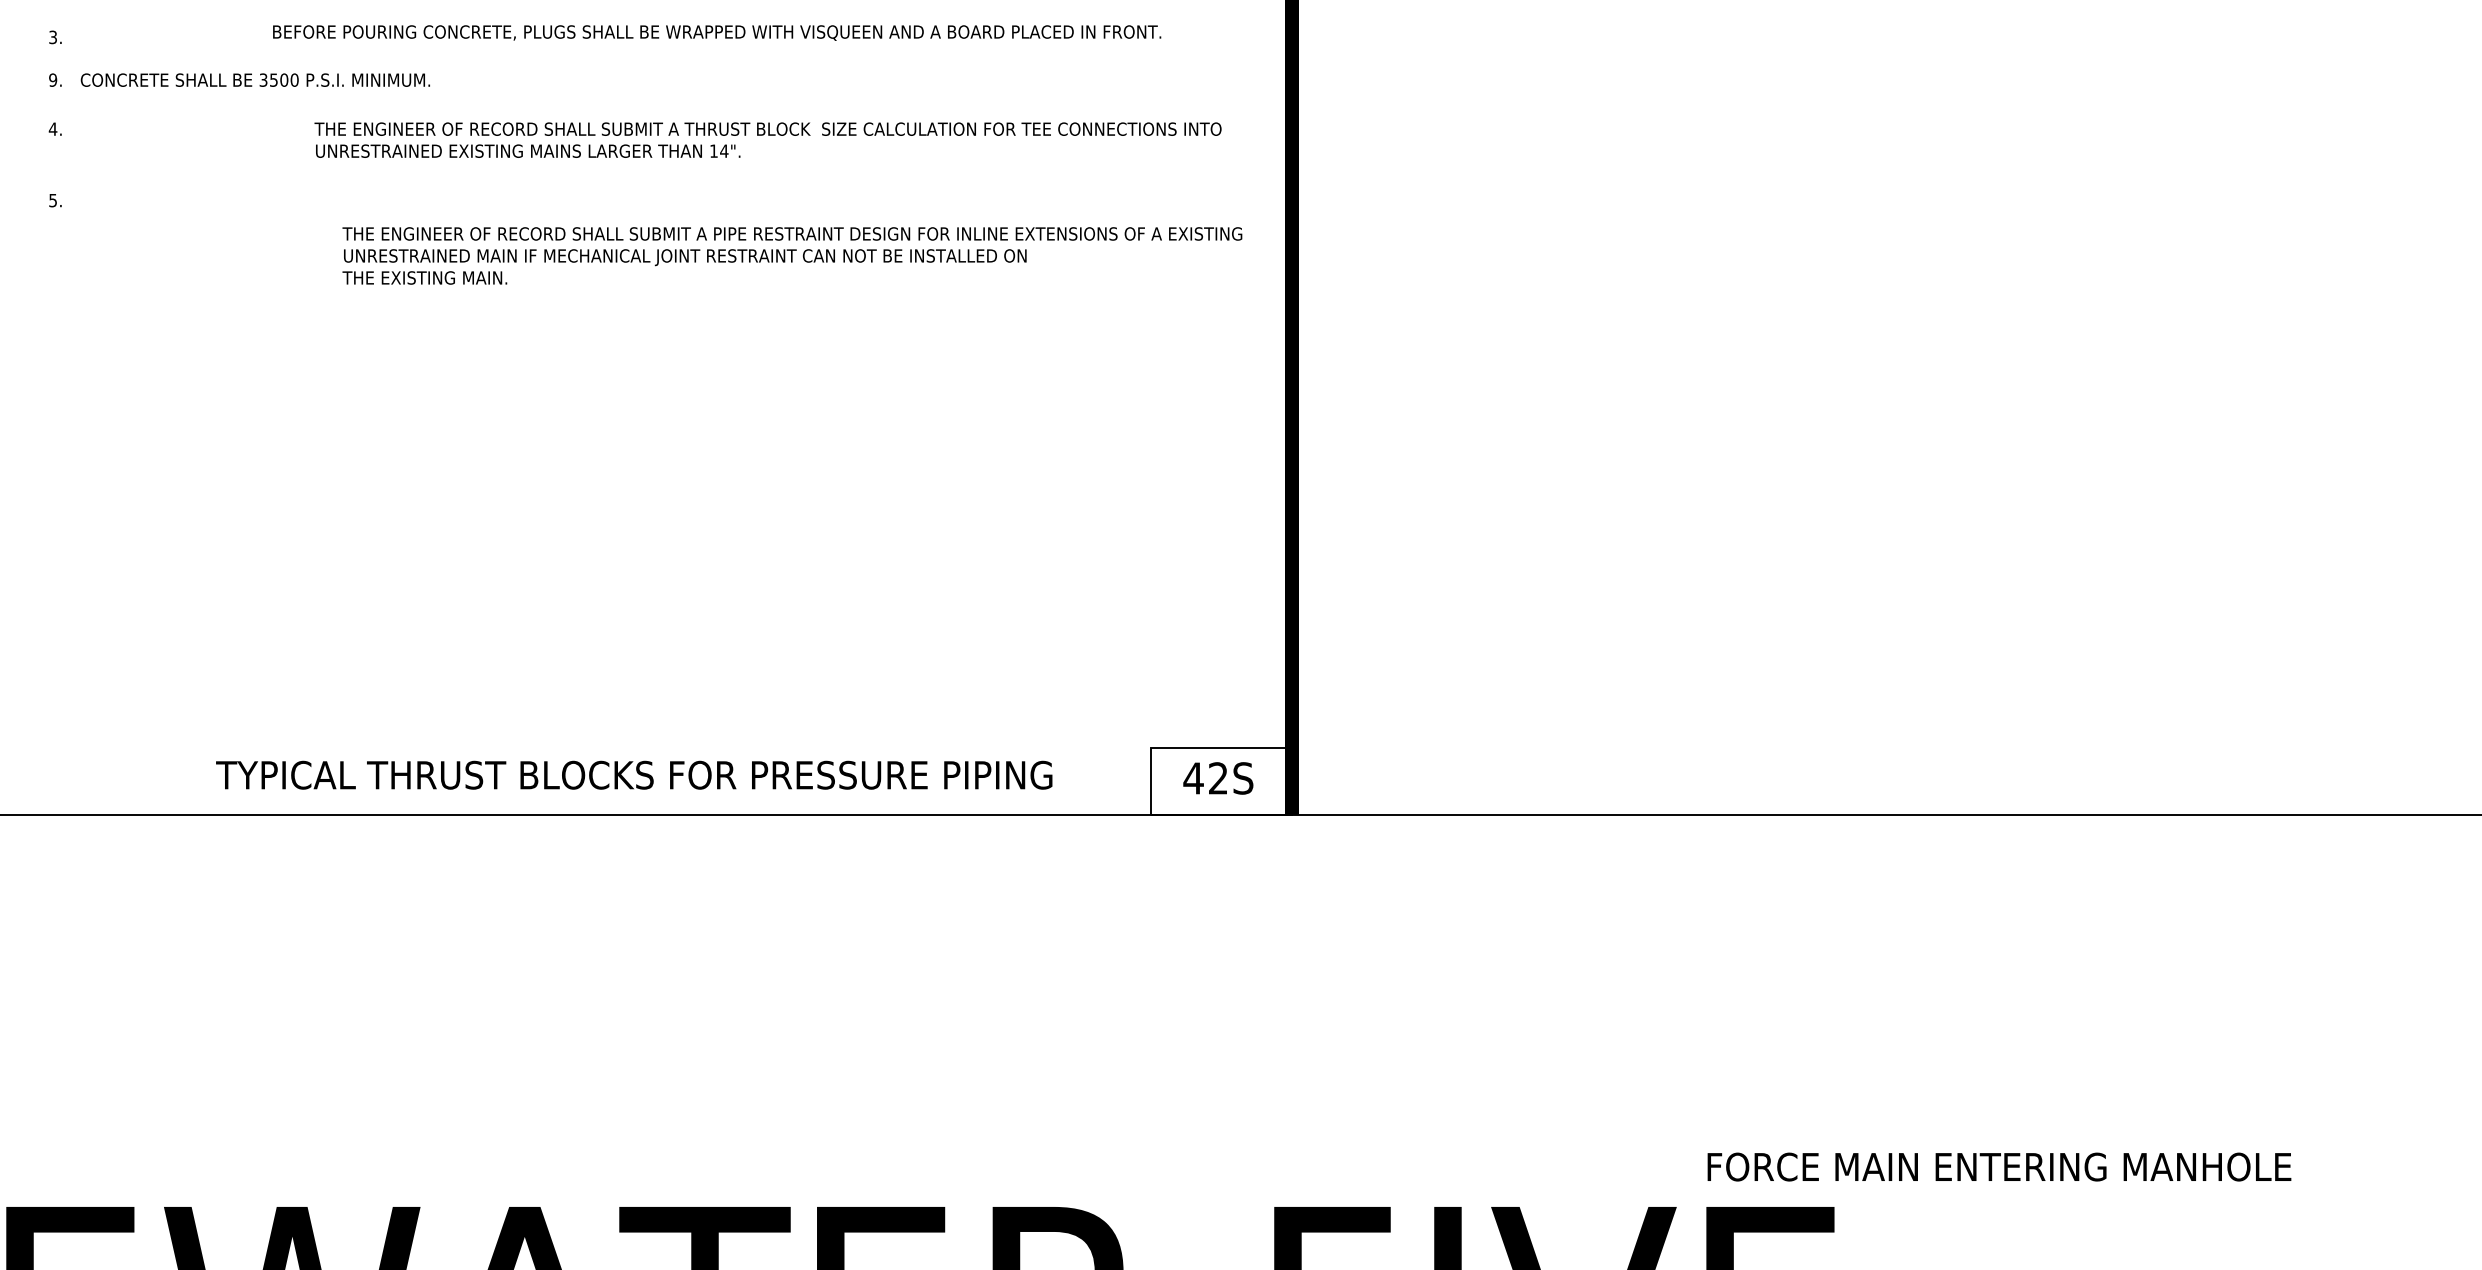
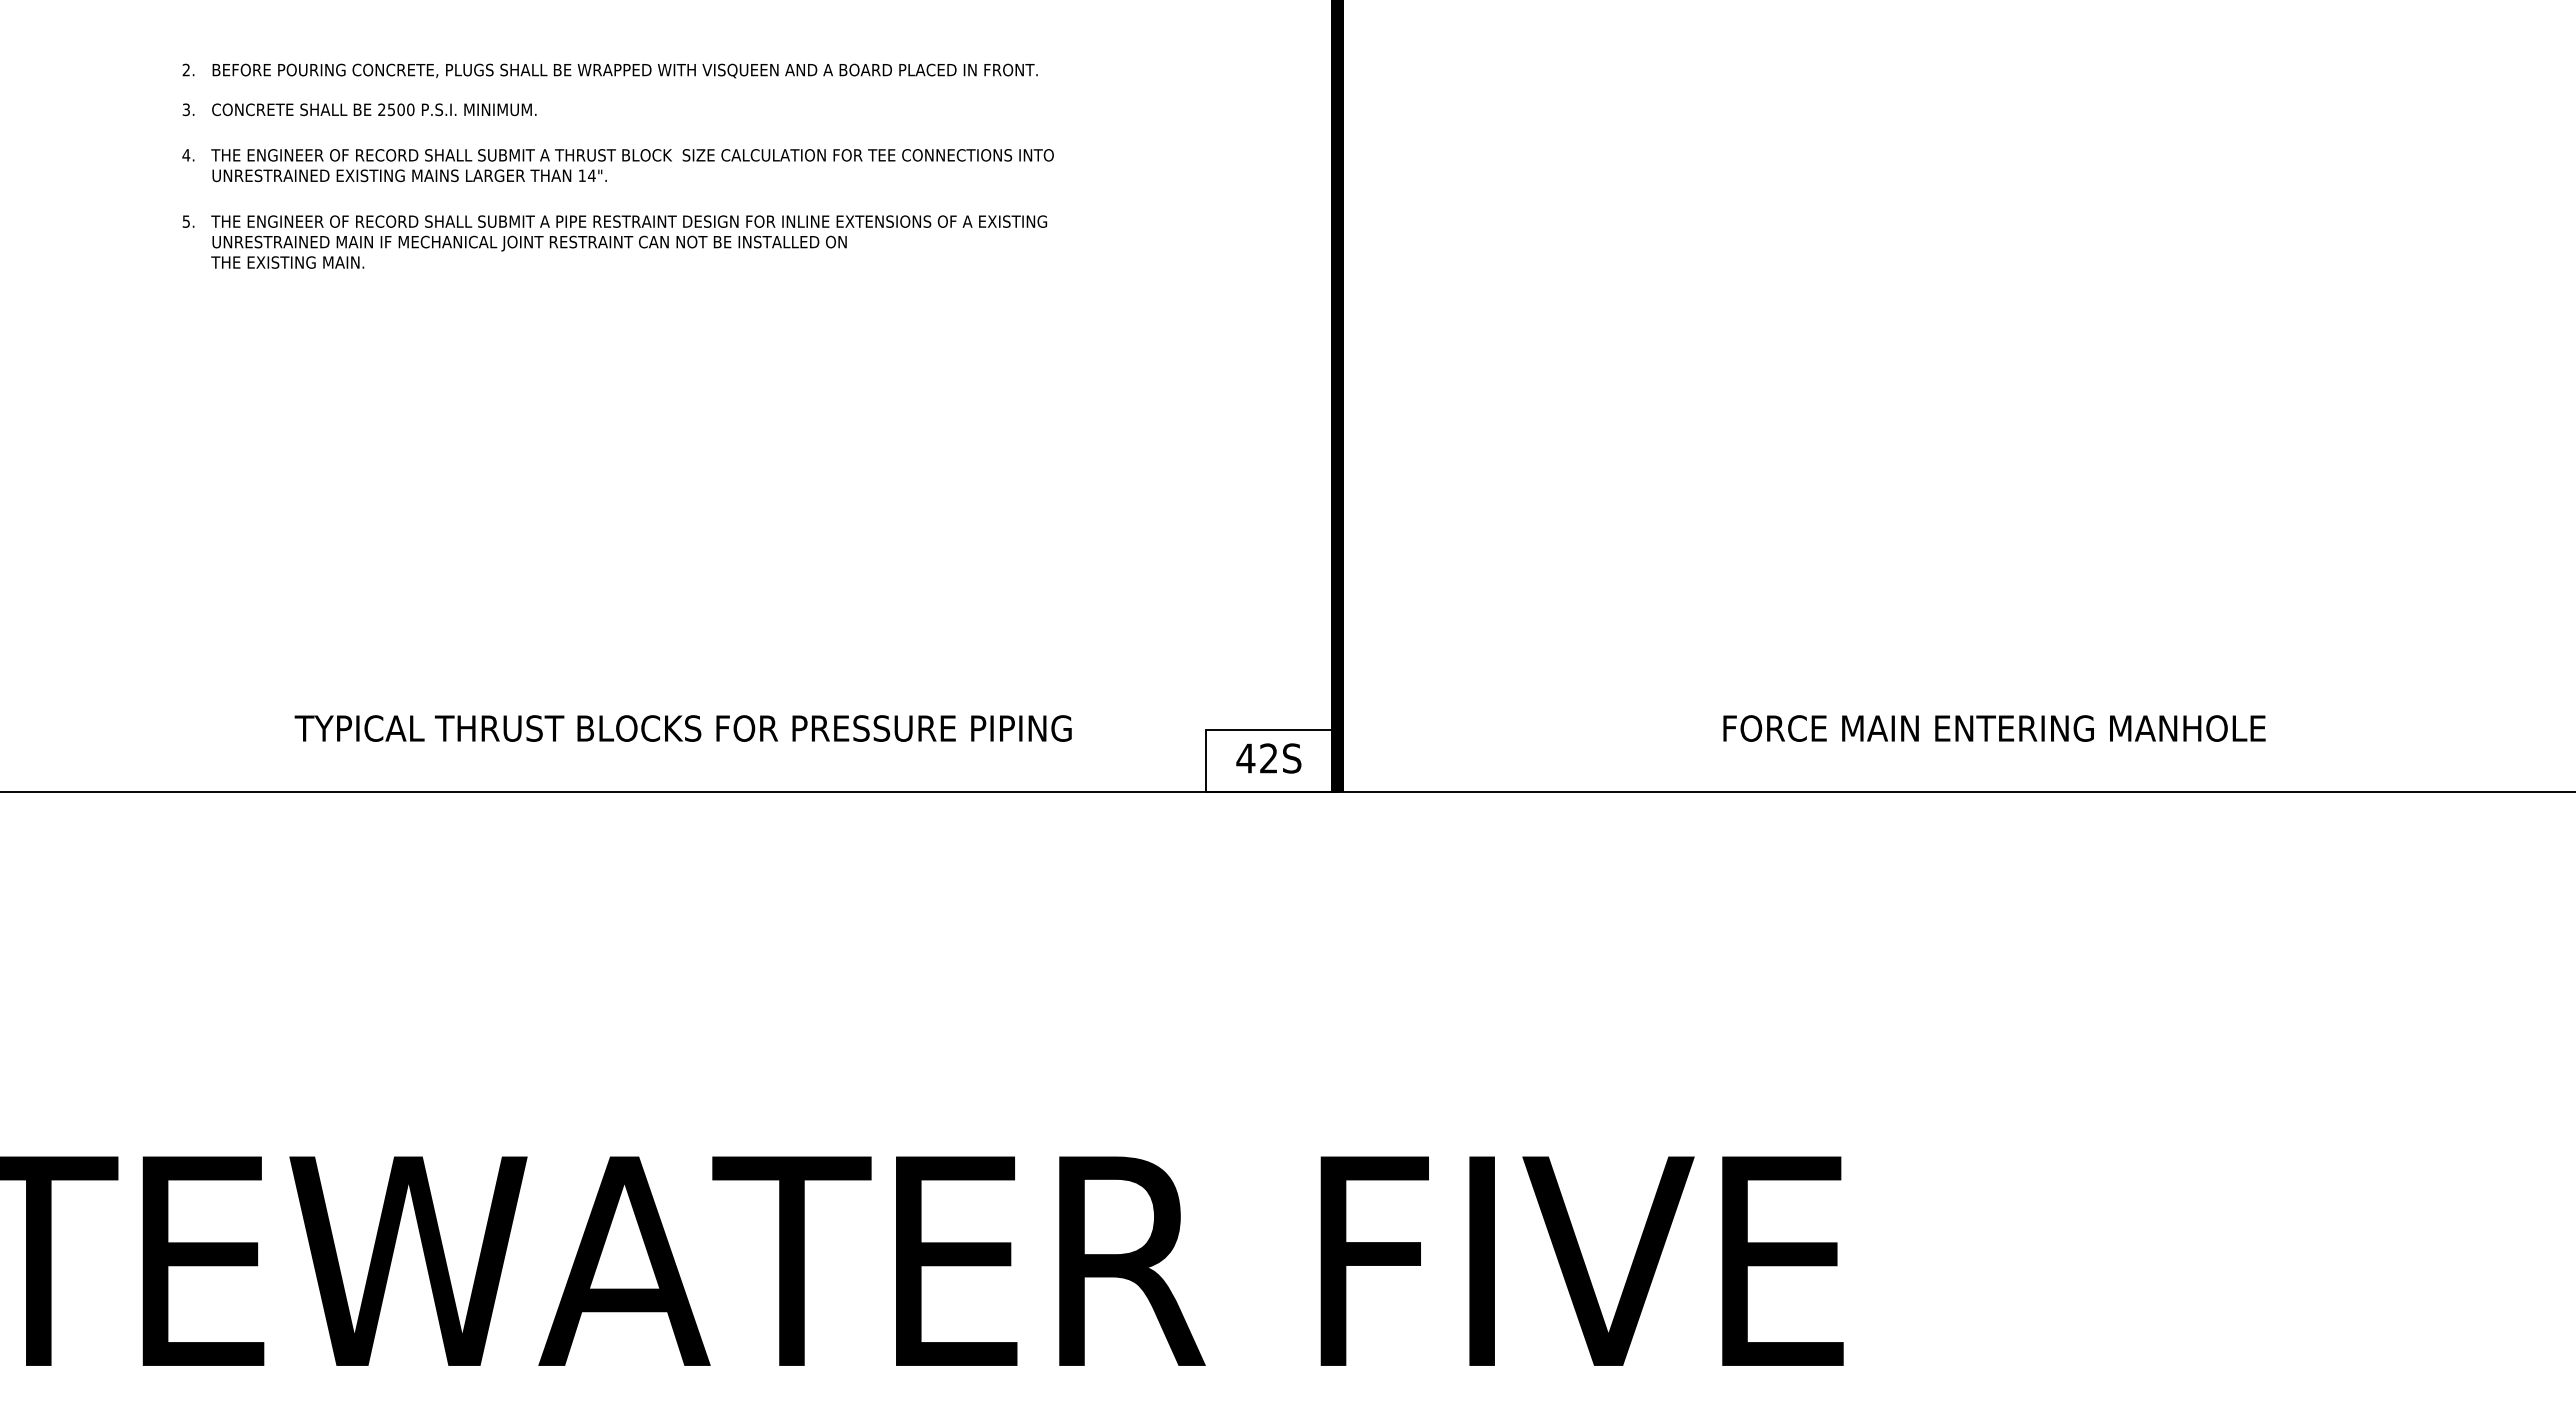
text: (716, 32) -> (624, 70), moved
text: (52, 37) -> (185, 70), 3. -> 2.
text: (53, 79) -> (186, 109), 9. -> 3.
text: (263, 80) -> (381, 110), 3500 -> 2500
text: (768, 140) -> (632, 165), moved
text: (792, 255) -> (629, 241), moved
text: (633, 775) -> (682, 728), moved
text: (1999, 1167) -> (1994, 728), moved

